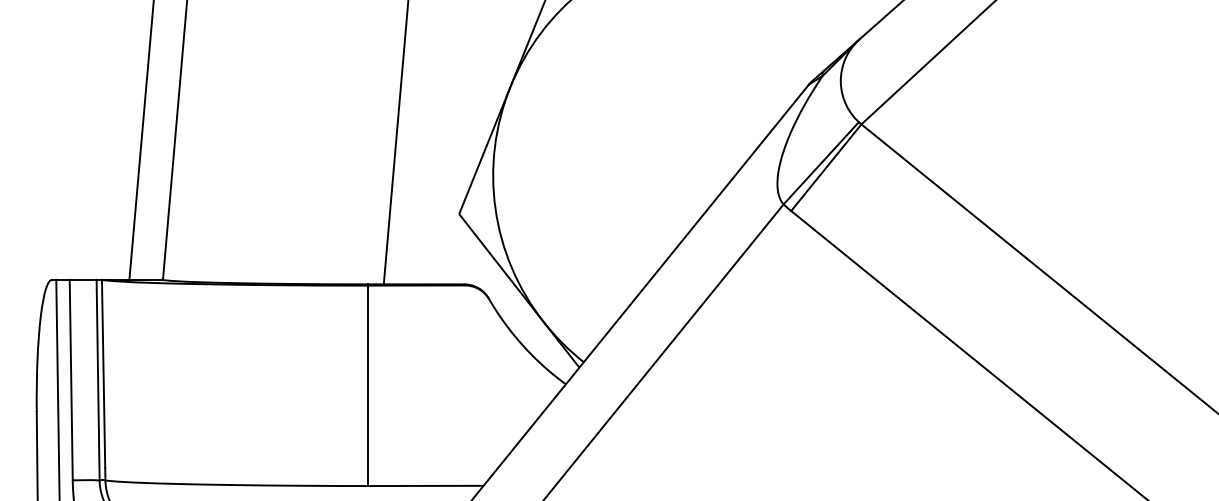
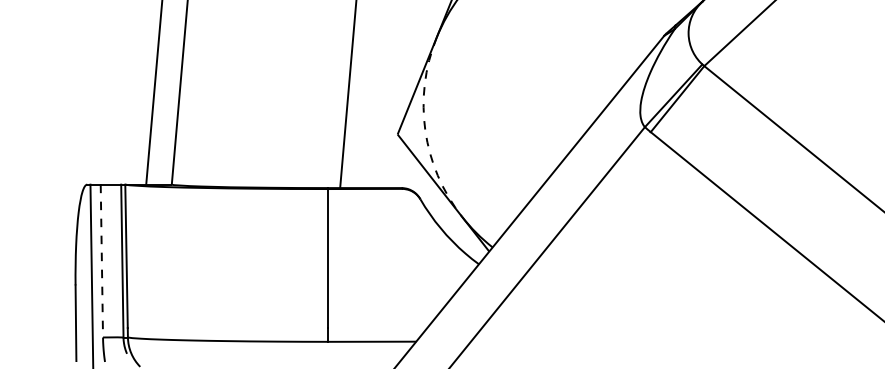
arc: (495, 208) -> (425, 130), solid -> dashed
line: (71, 380) -> (102, 261), solid -> dashed

